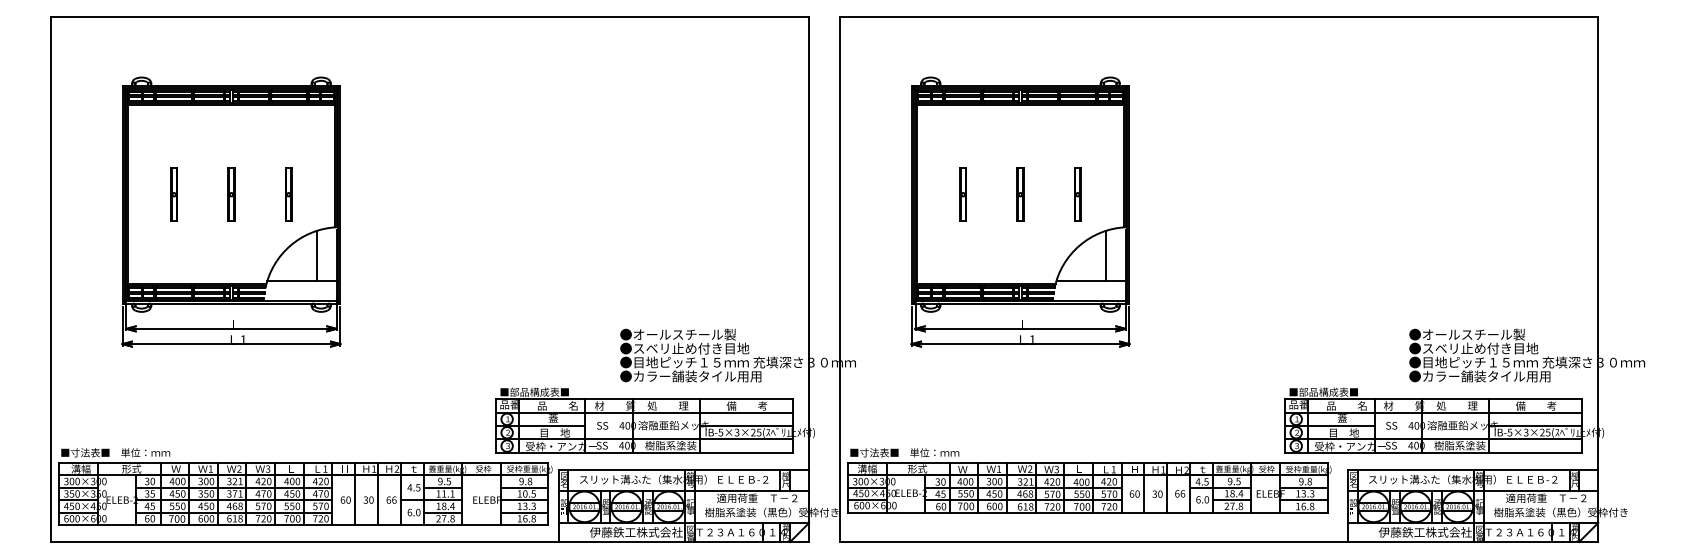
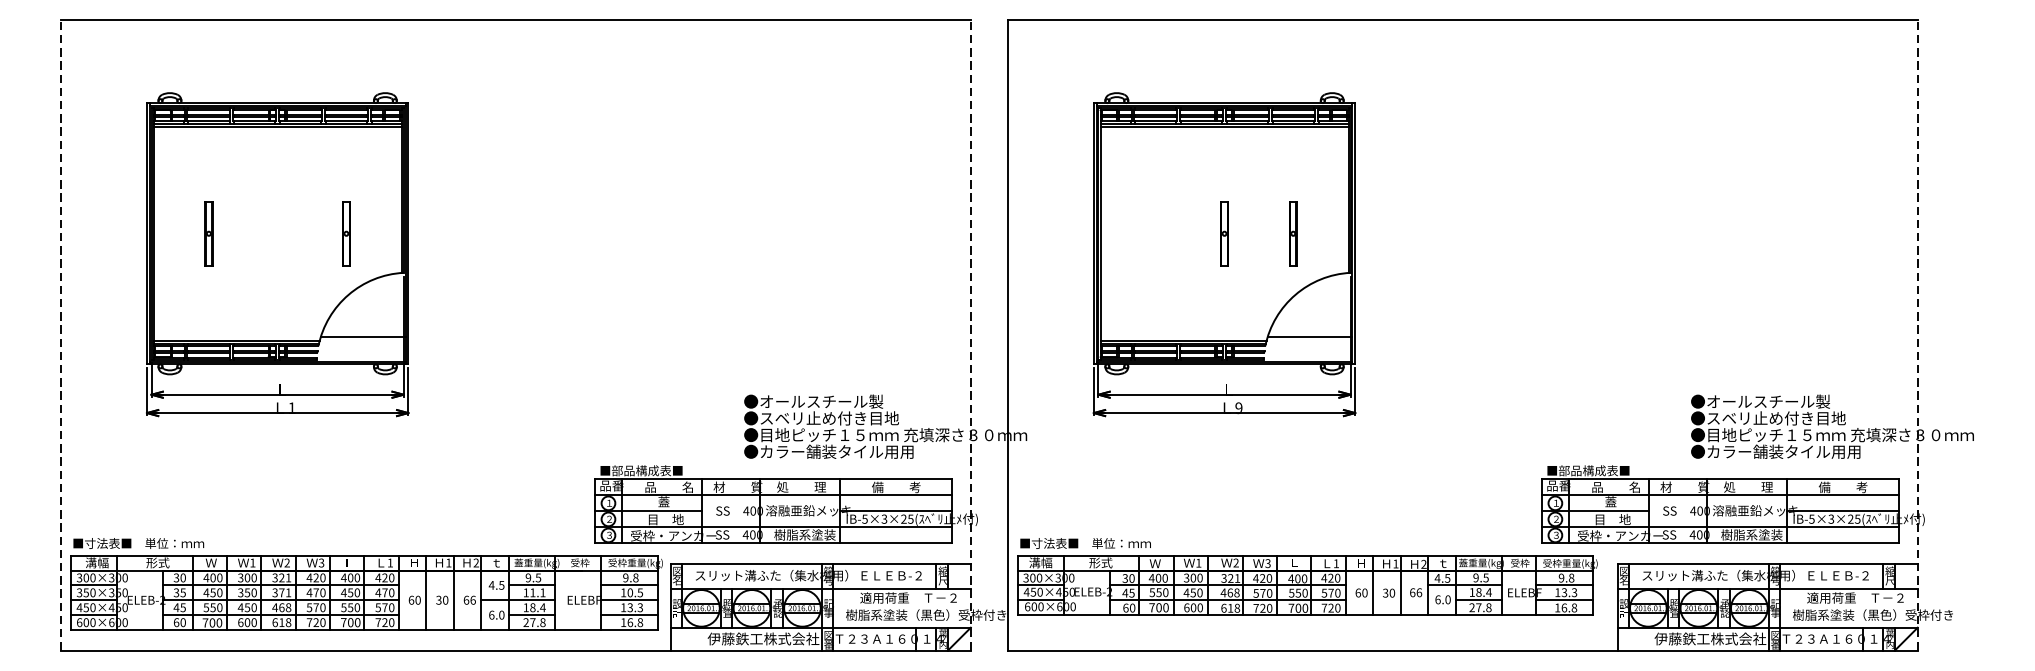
part: (231, 194) -> (277, 233), removed
part: (962, 194) -> (1154, 233), removed
line: (317, 255) -> (380, 306), removed
line: (1106, 255) -> (1327, 306), removed
line: (50, 279) -> (60, 335), solid -> dashed
line: (809, 279) -> (971, 335), solid -> dashed
line: (1598, 279) -> (1918, 335), solid -> dashed
text: (1032, 338) -> (1238, 406), 1 -> 9

